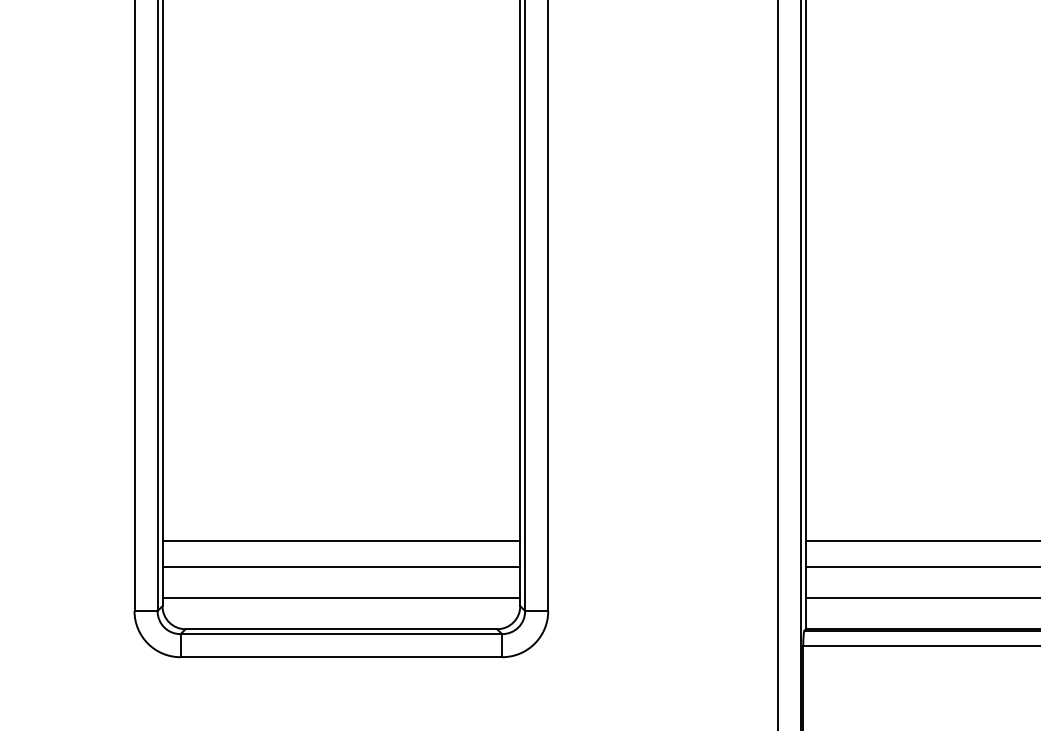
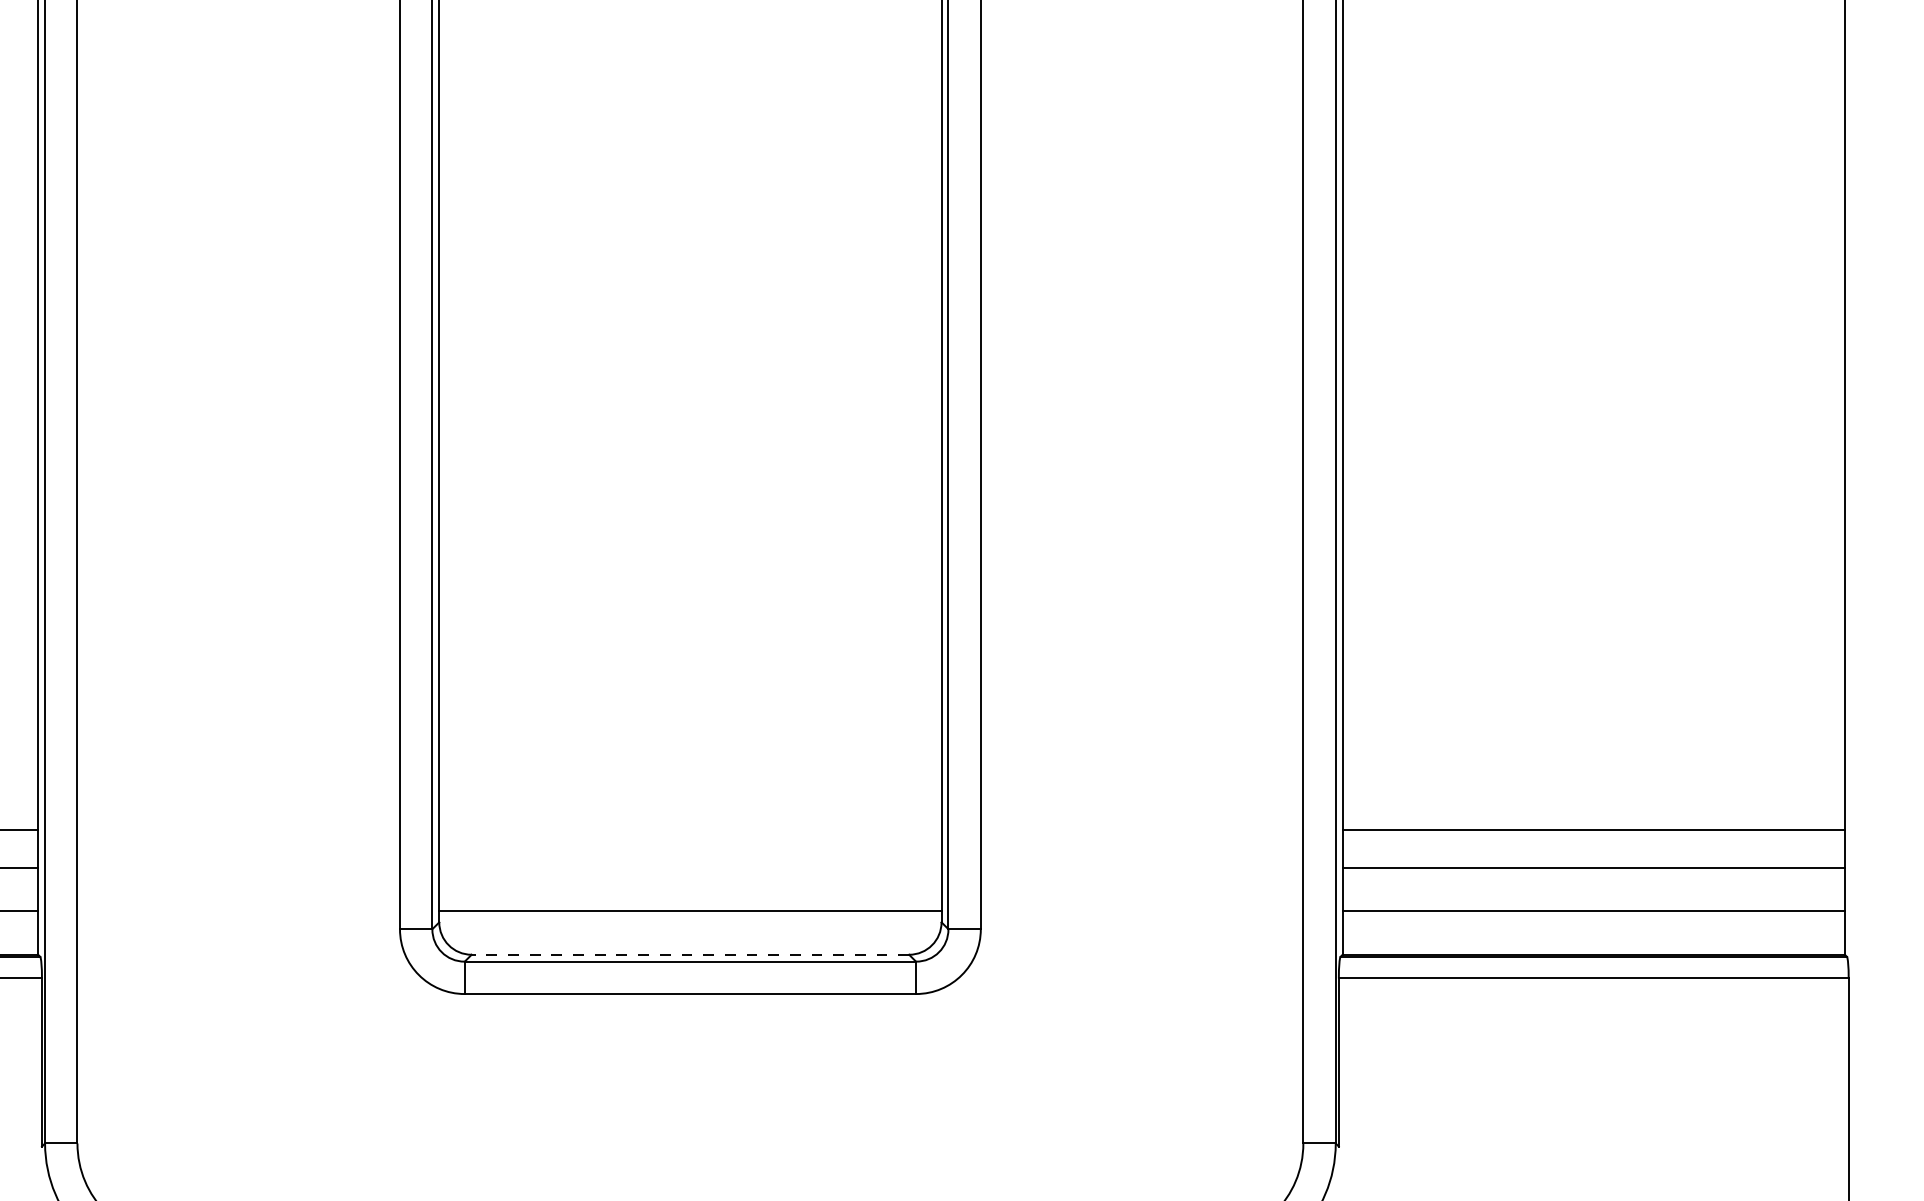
line: (341, 540) -> (690, 830), removed
line: (341, 567) -> (690, 868), removed
line: (341, 629) -> (690, 954), solid -> dashed

